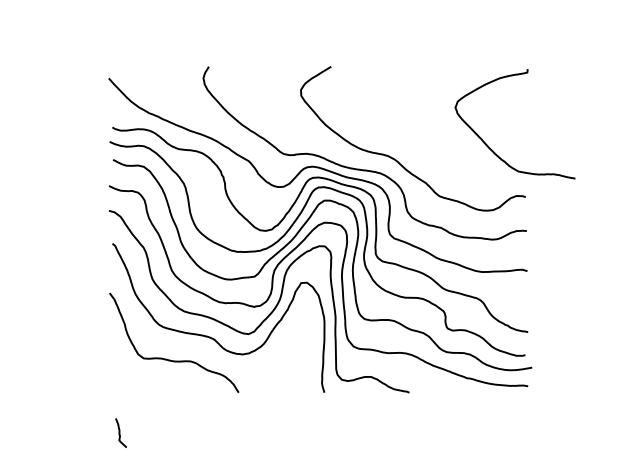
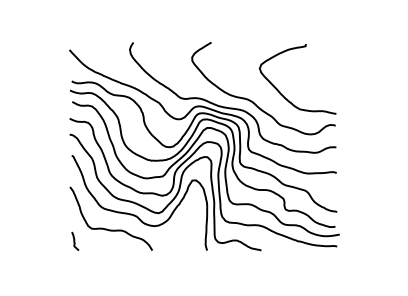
curve: (486, 141) -> (279, 90), moved
curve: (121, 431) -> (75, 240), moved

